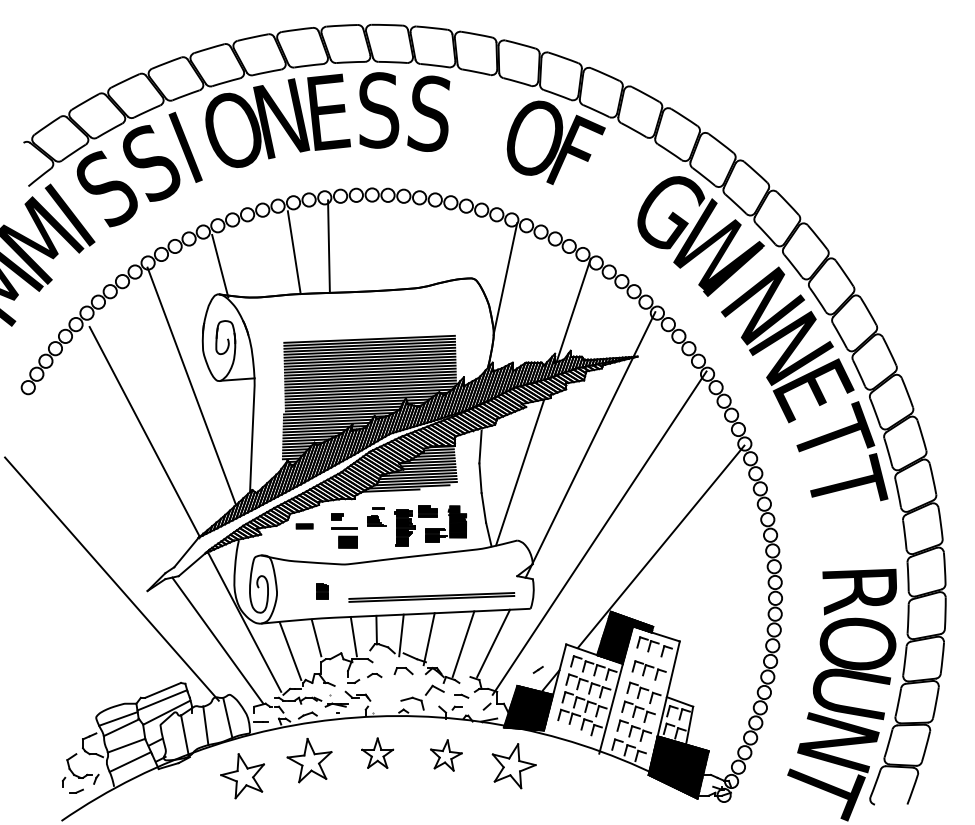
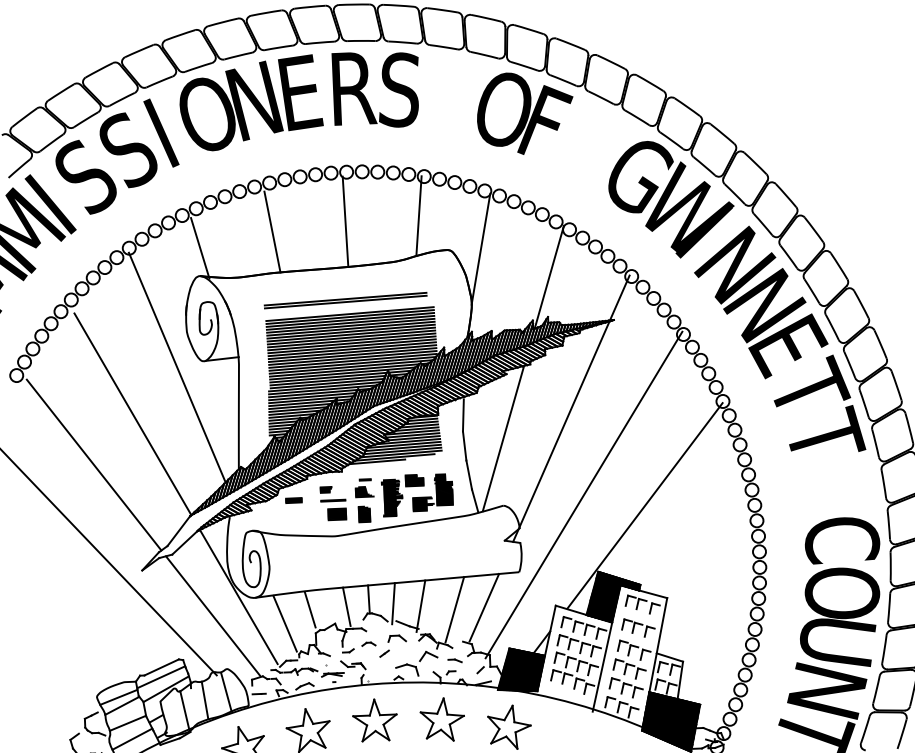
text: (382, 110) -> (353, 88), S -> R
line: (443, 242) -> (418, 215), added
line: (328, 246) -> (345, 221), moved
line: (102, 481) -> (93, 464), added
text: (860, 590) -> (842, 540), R -> C
part: (322, 591) -> (364, 514), moved
part: (431, 597) -> (345, 300), moved
part: (537, 669) -> (383, 653), moved
part: (377, 753) -> (374, 720), size x1.43
part: (446, 755) -> (442, 719), size x1.43

